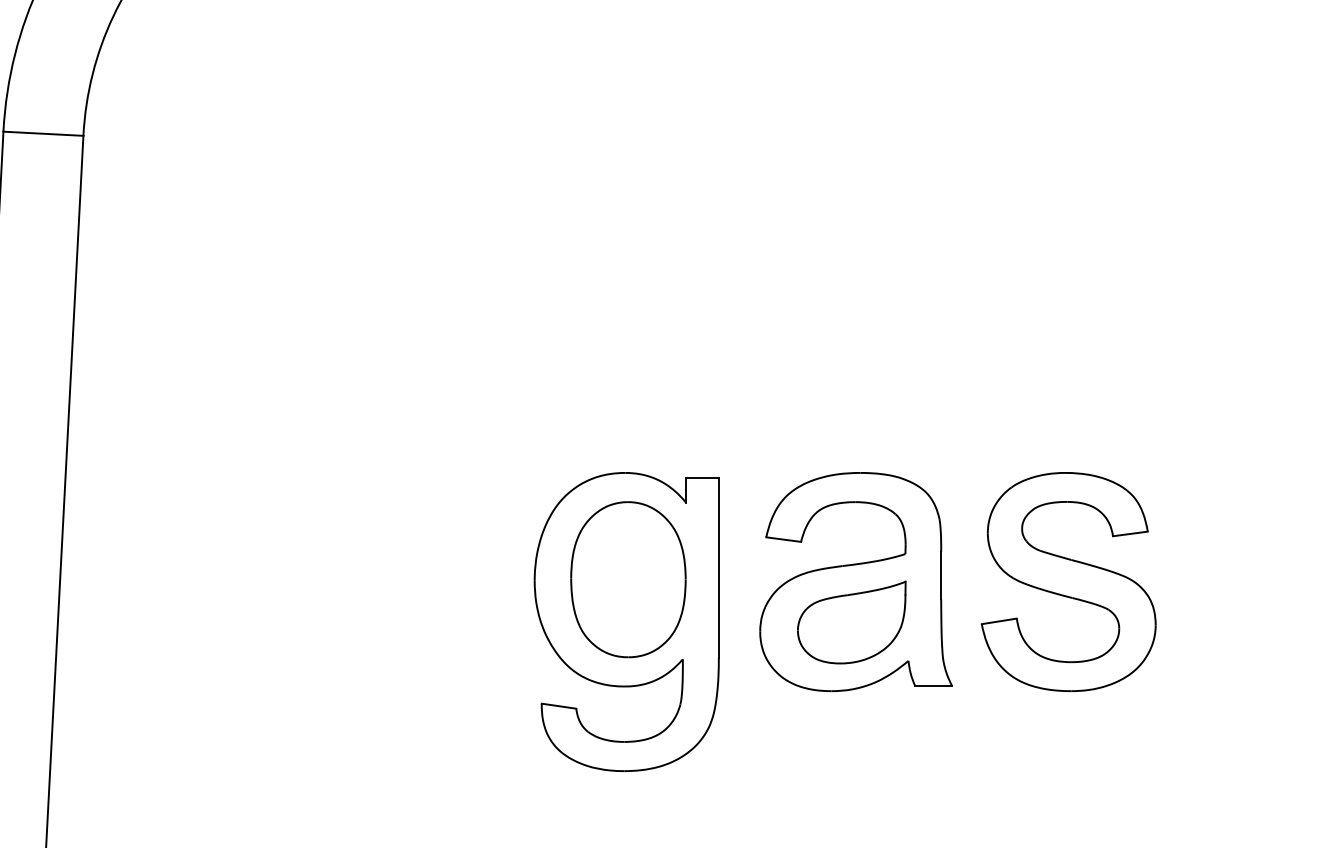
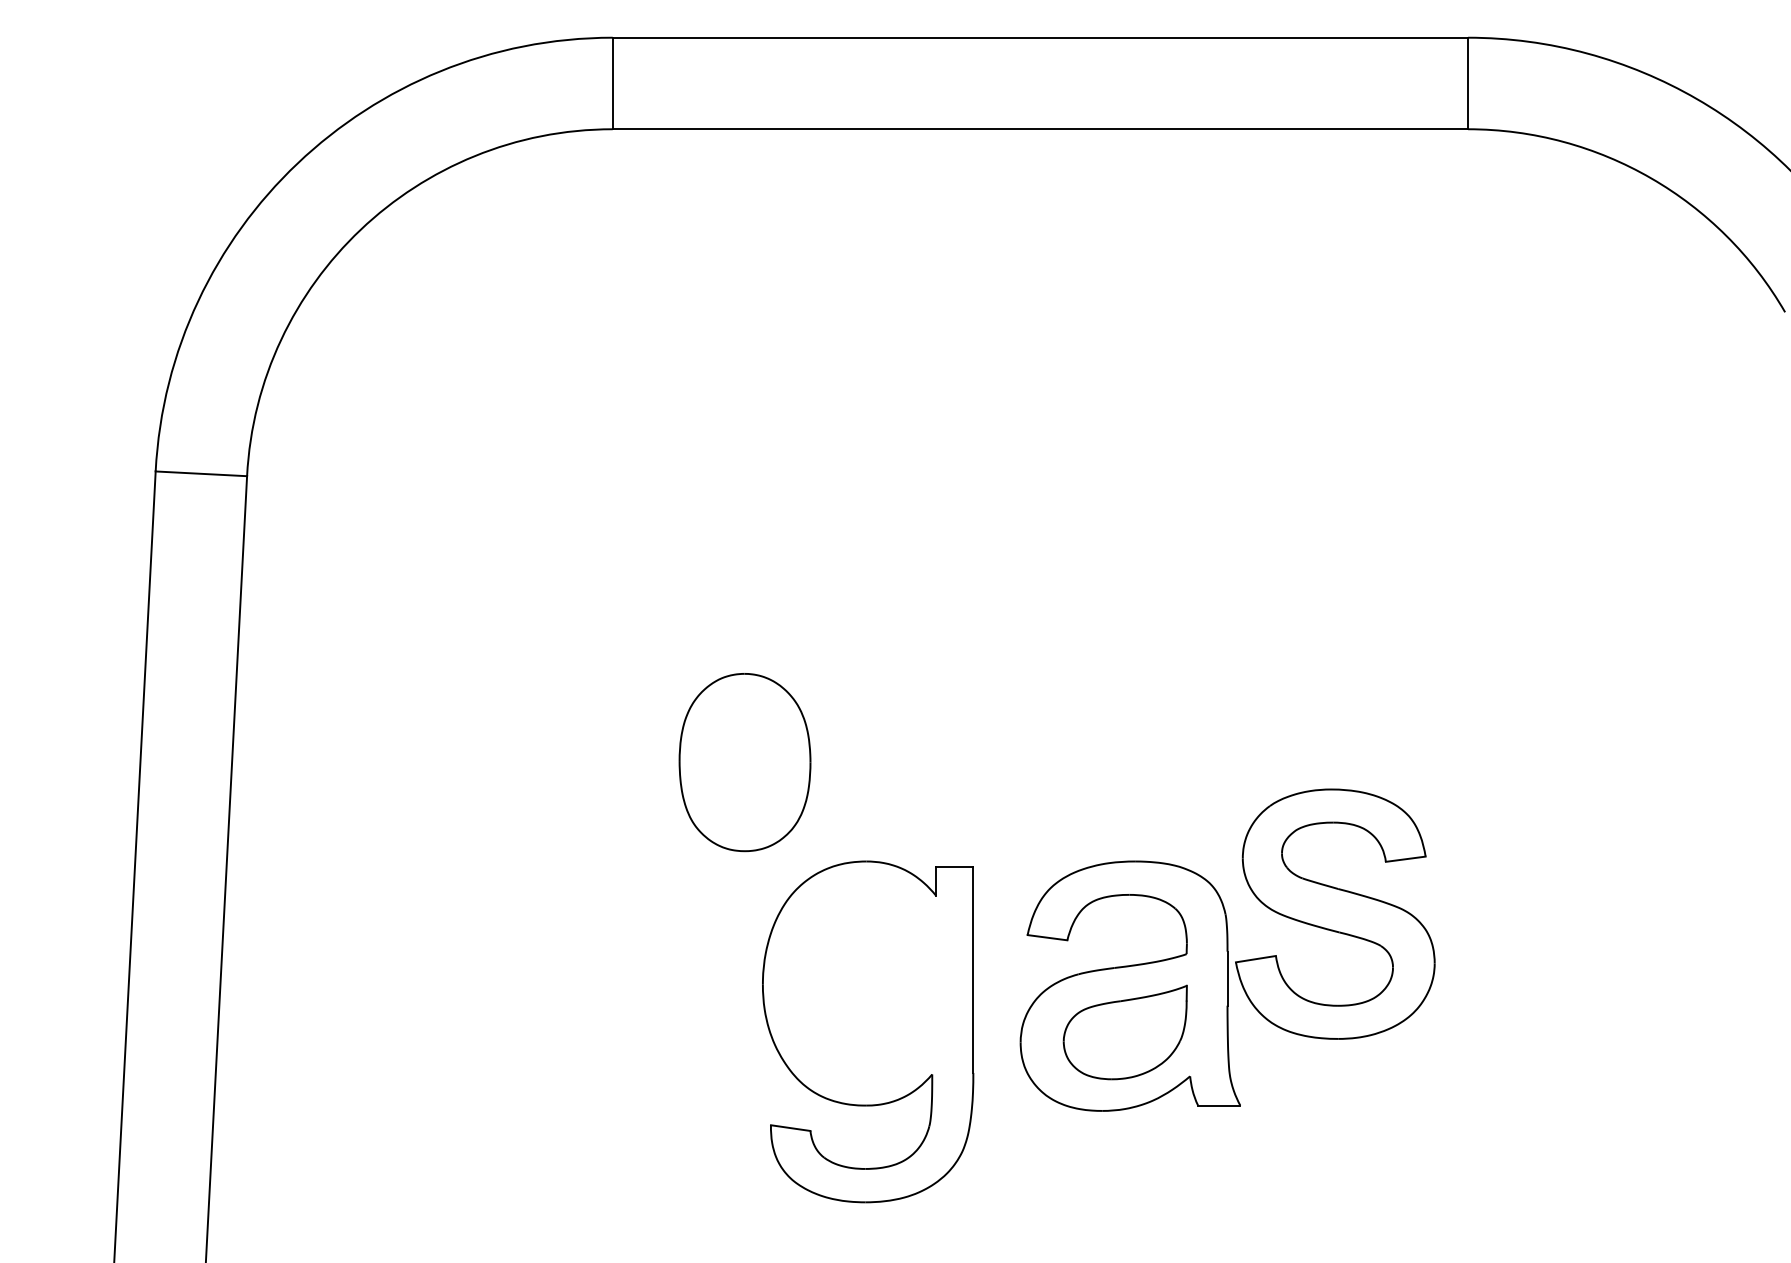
part: (627, 579) -> (744, 762), moved
part: (1068, 581) -> (1335, 913), moved

